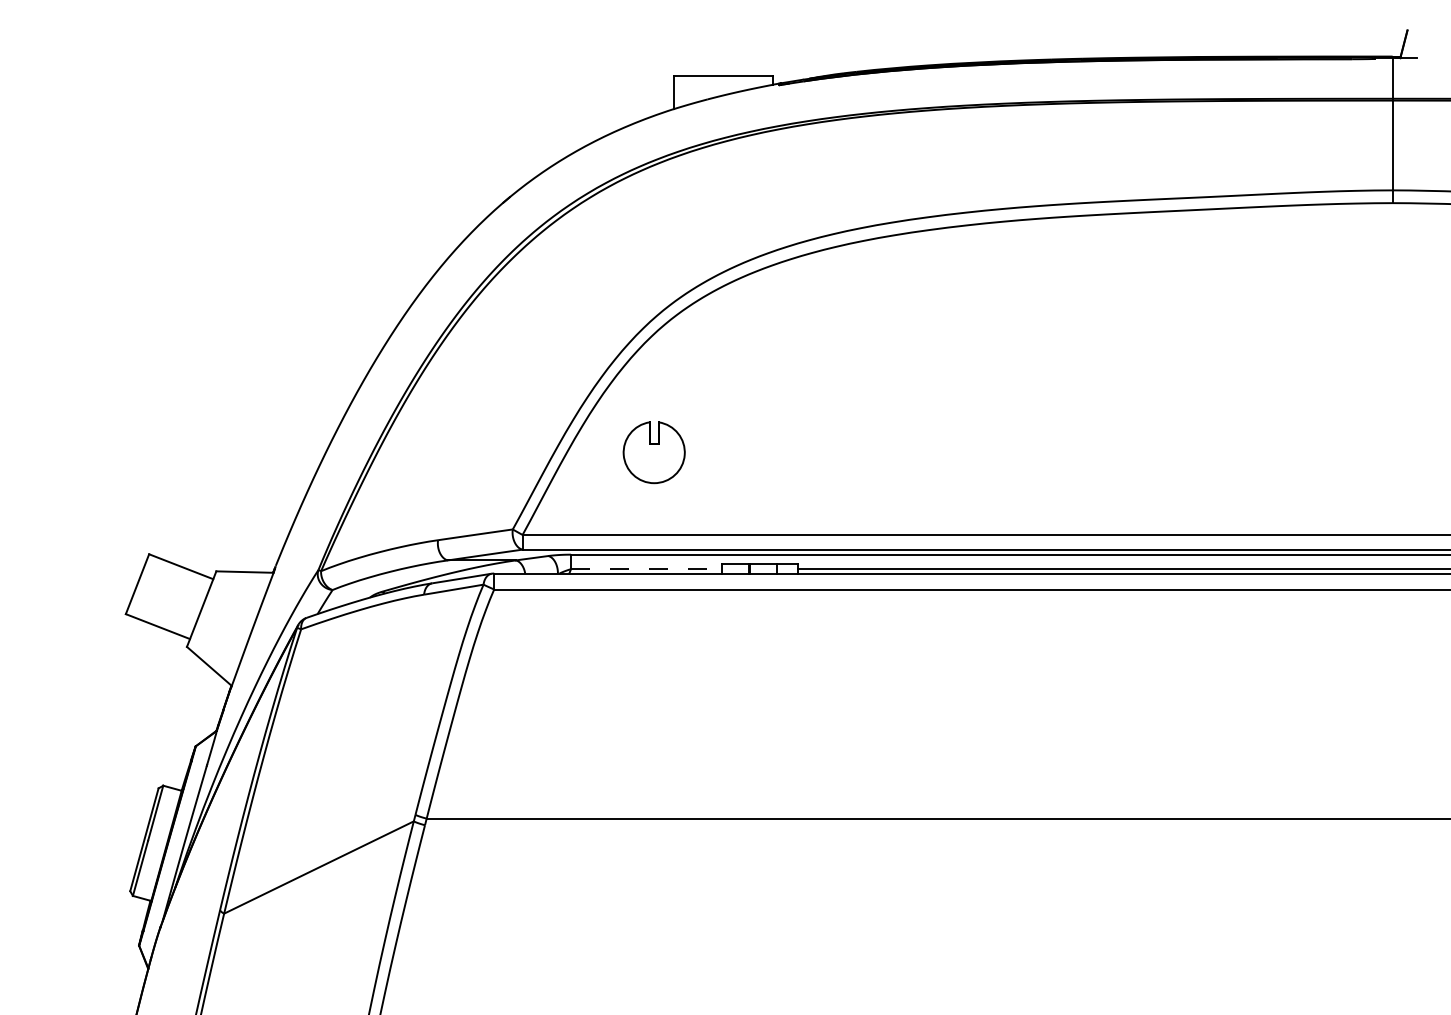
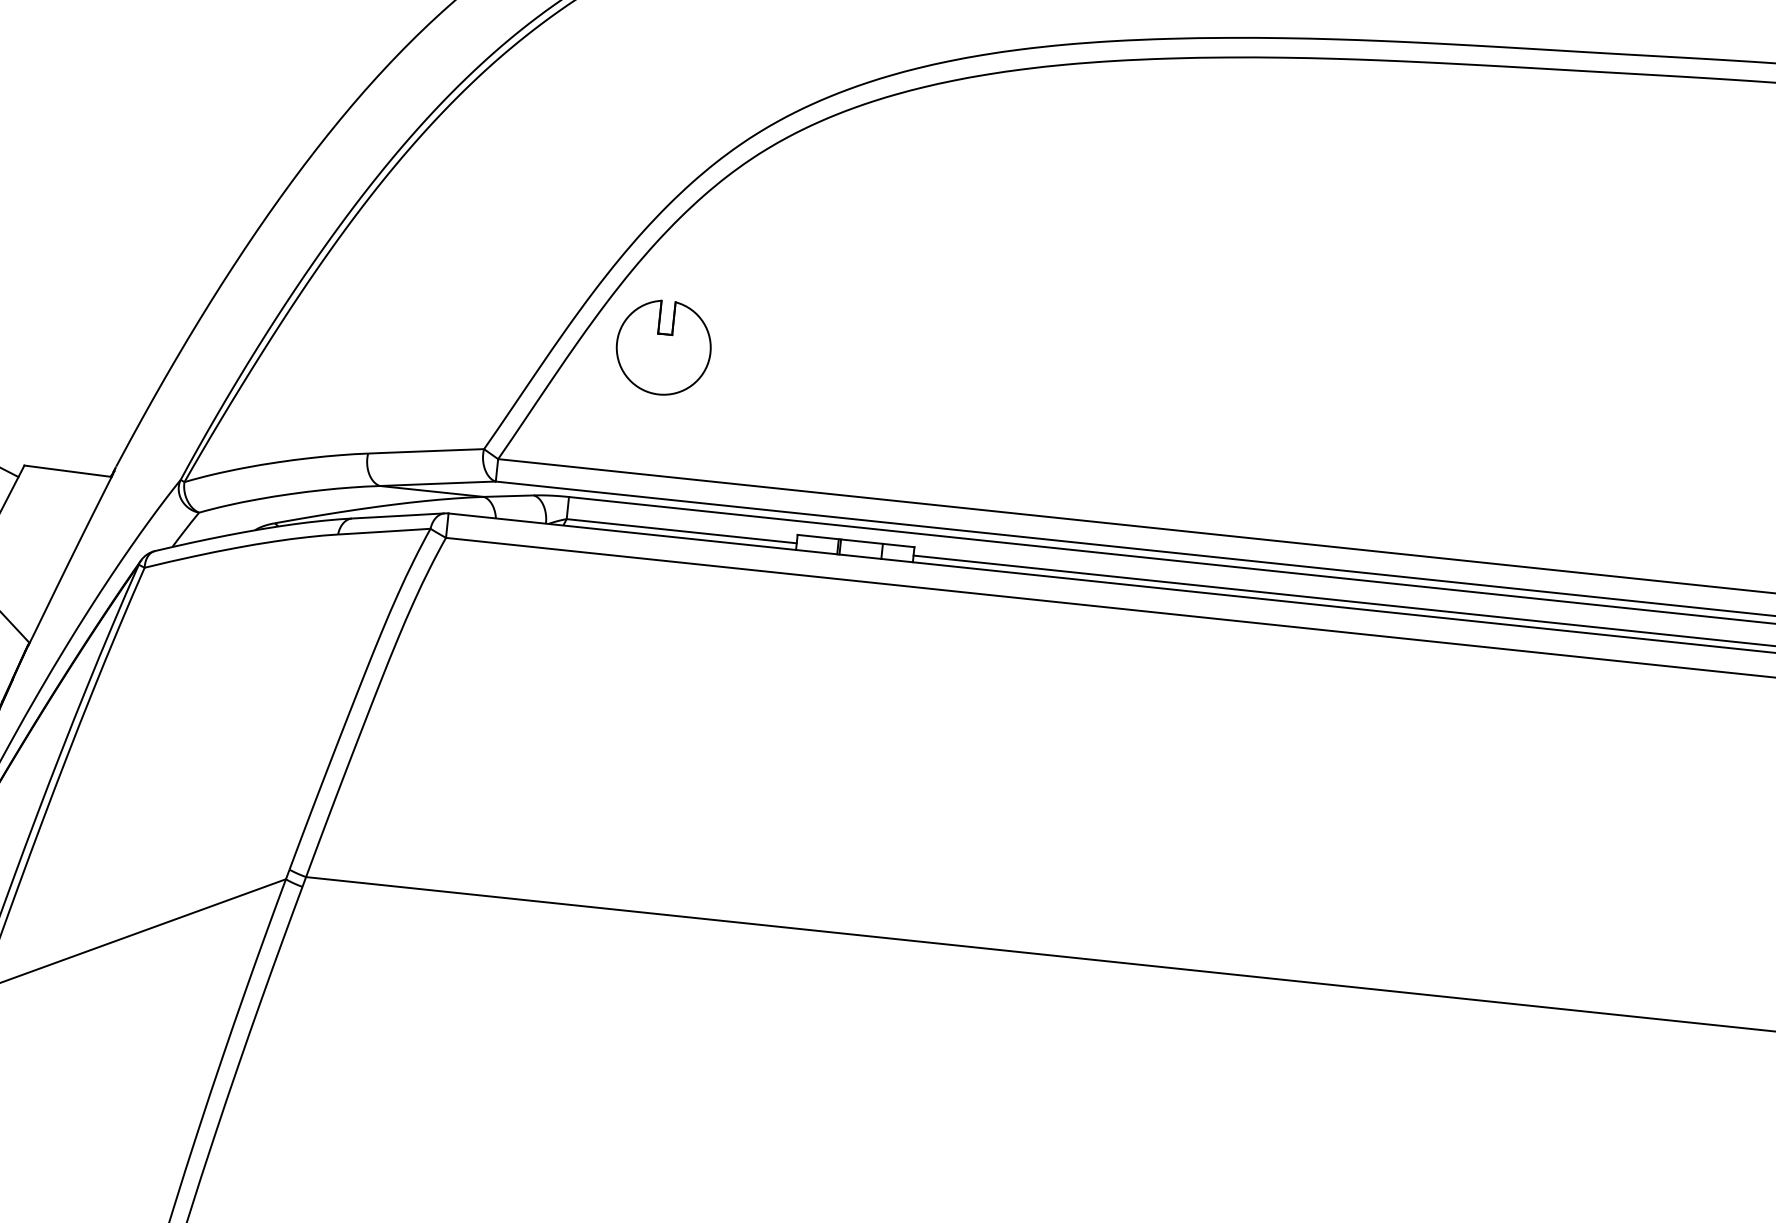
part: (653, 452) -> (662, 347), moved
line: (646, 569) -> (681, 531), dashed -> solid

